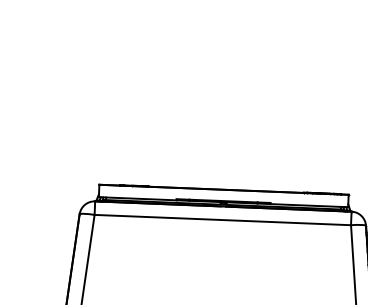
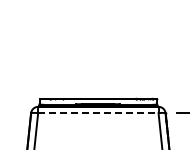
line: (223, 220) -> (98, 113), solid -> dashed

